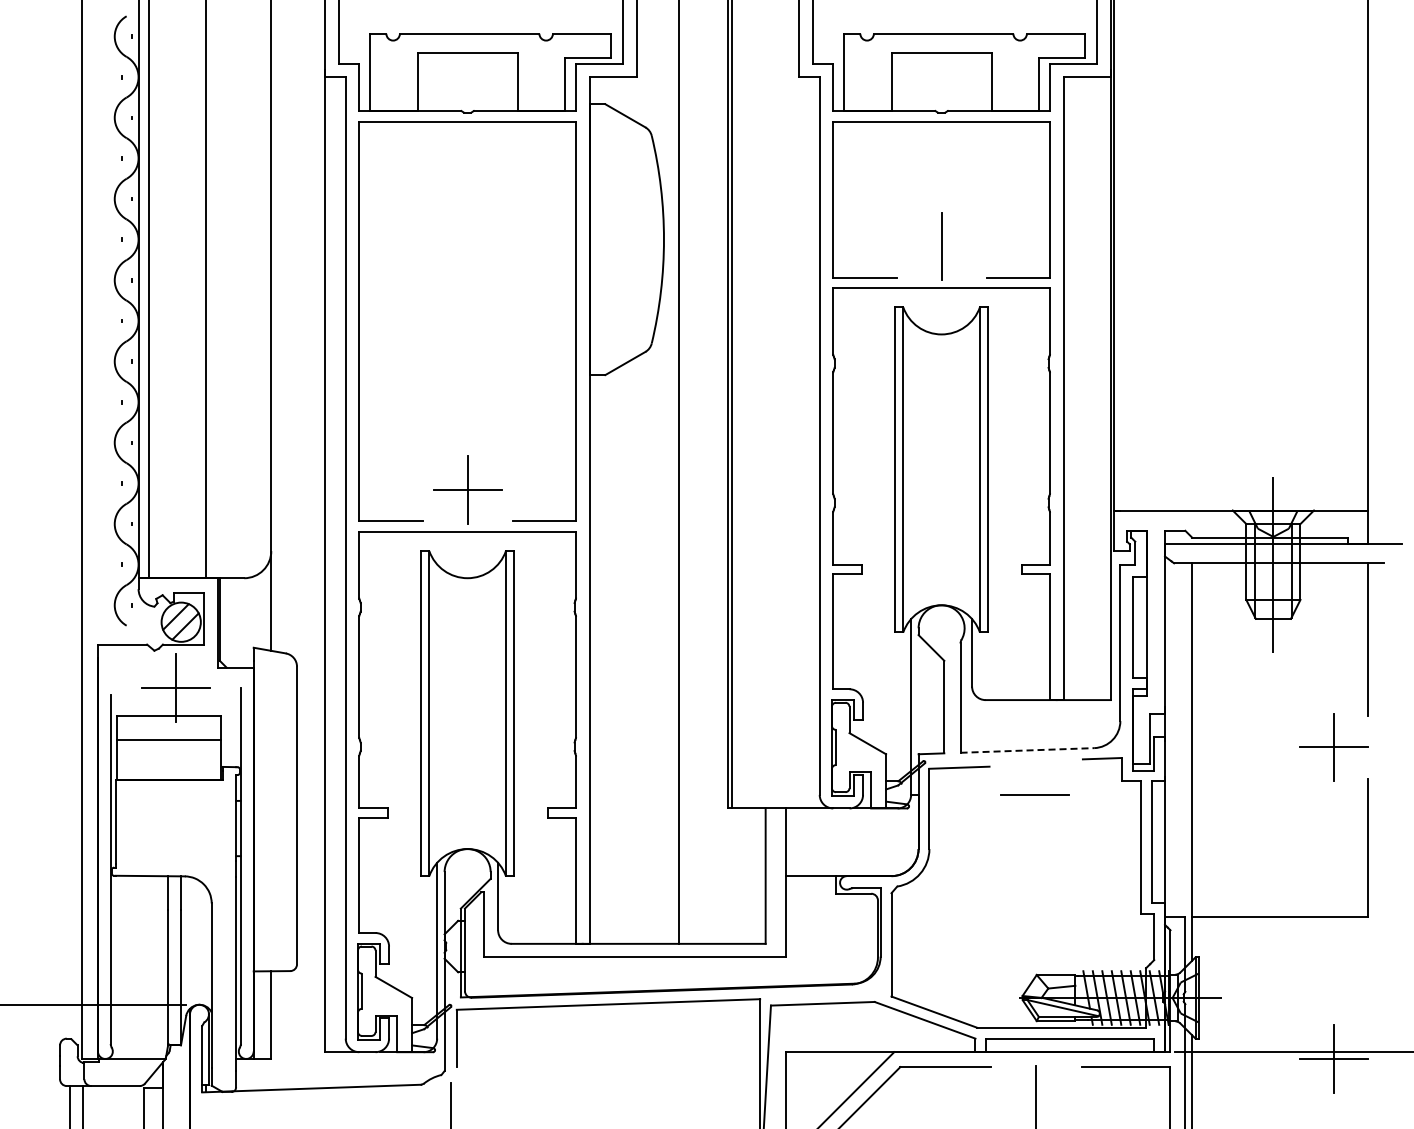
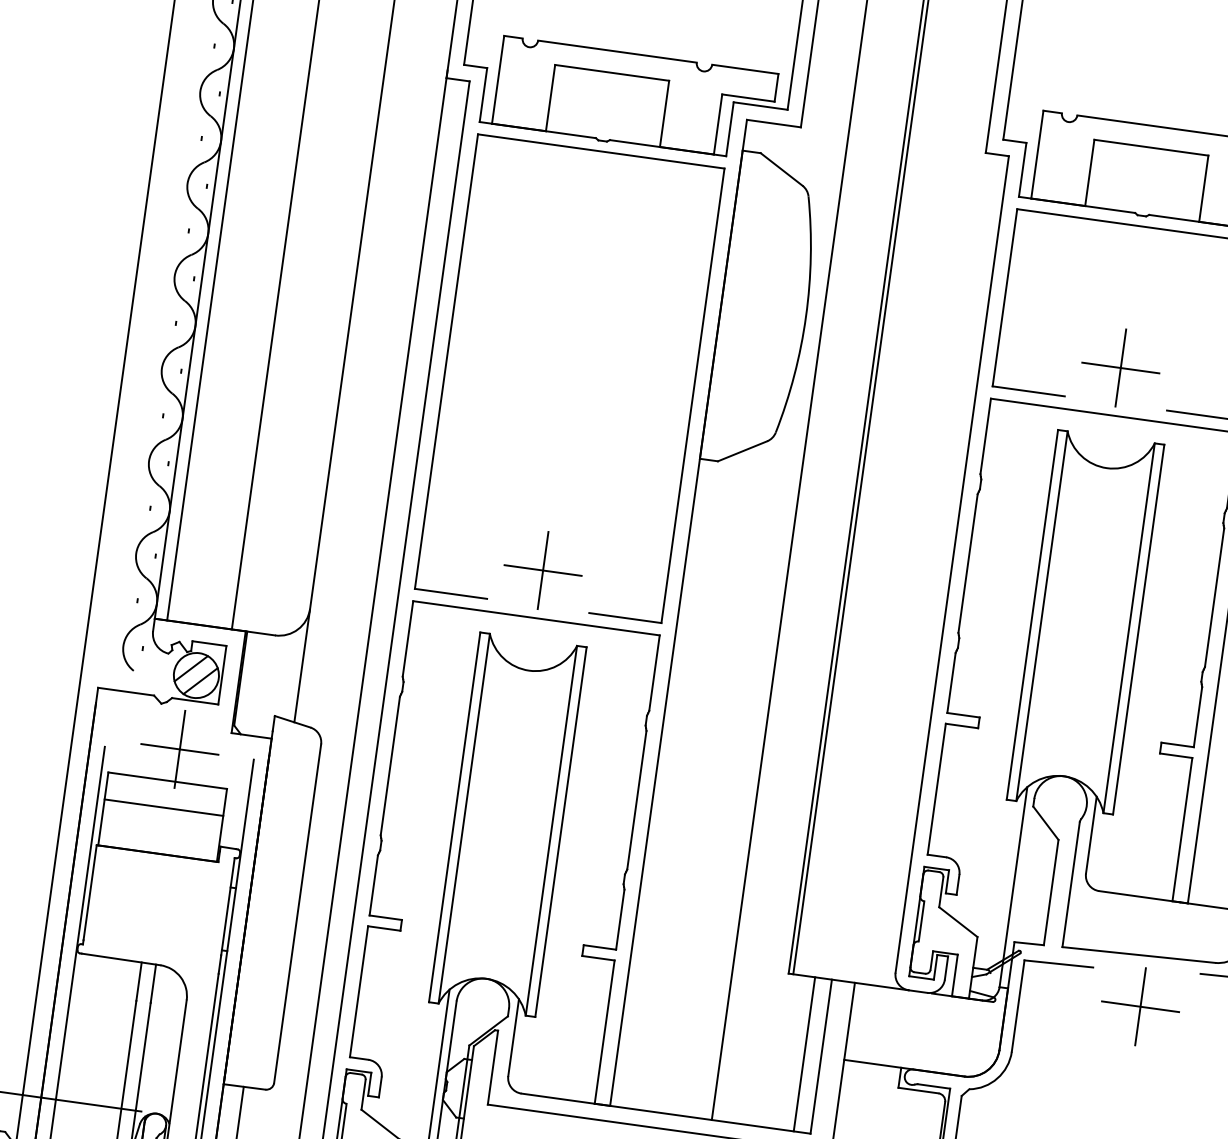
line: (941, 246) -> (1120, 368), added
line: (1027, 750) -> (1138, 955), dashed -> solid
line: (1035, 794) -> (1141, 1006), added
line: (750, 875) -> (804, 1053), added

